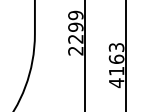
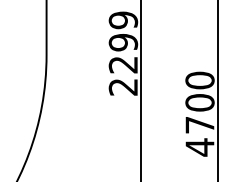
text: (116, 58) -> (199, 101), 4163 -> 4700

